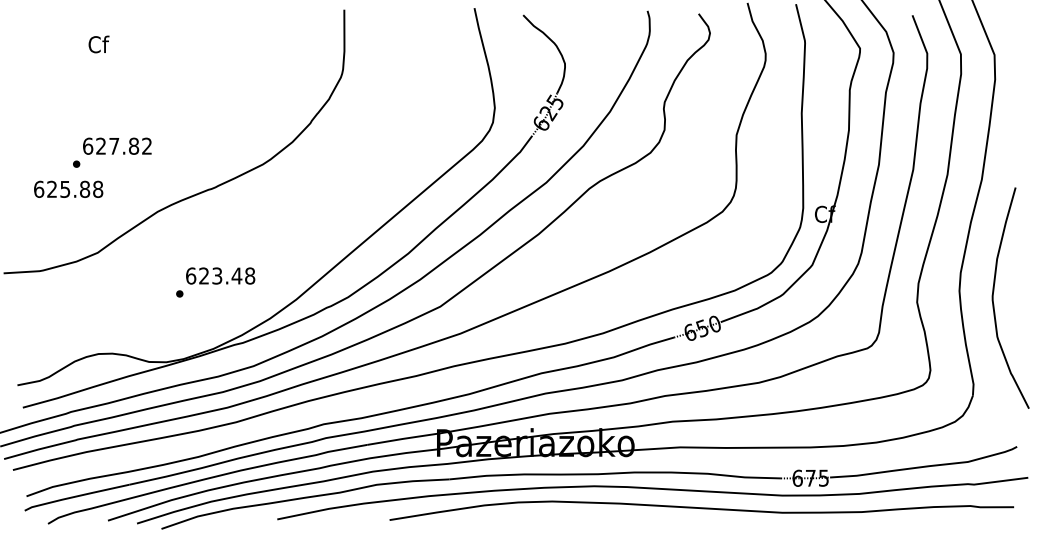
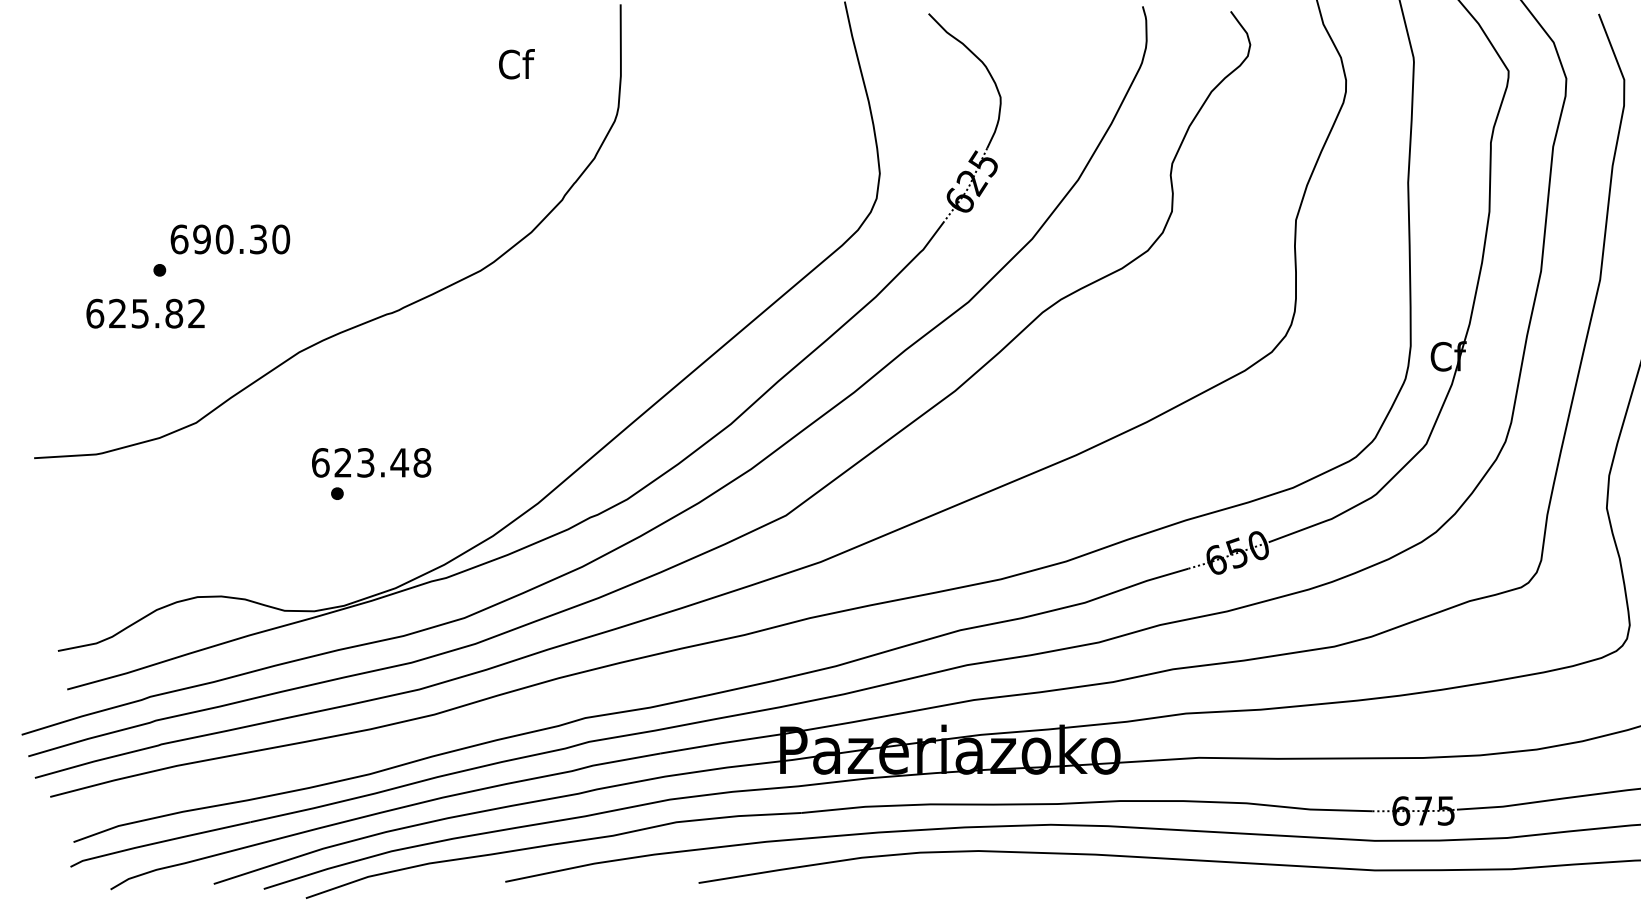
text: (98, 44) -> (515, 64), moved
text: (124, 145) -> (242, 238), 627.82 -> 690.30
text: (98, 188) -> (197, 312), 625.88 -> 625.82
text: (220, 275) -> (371, 461), moved

